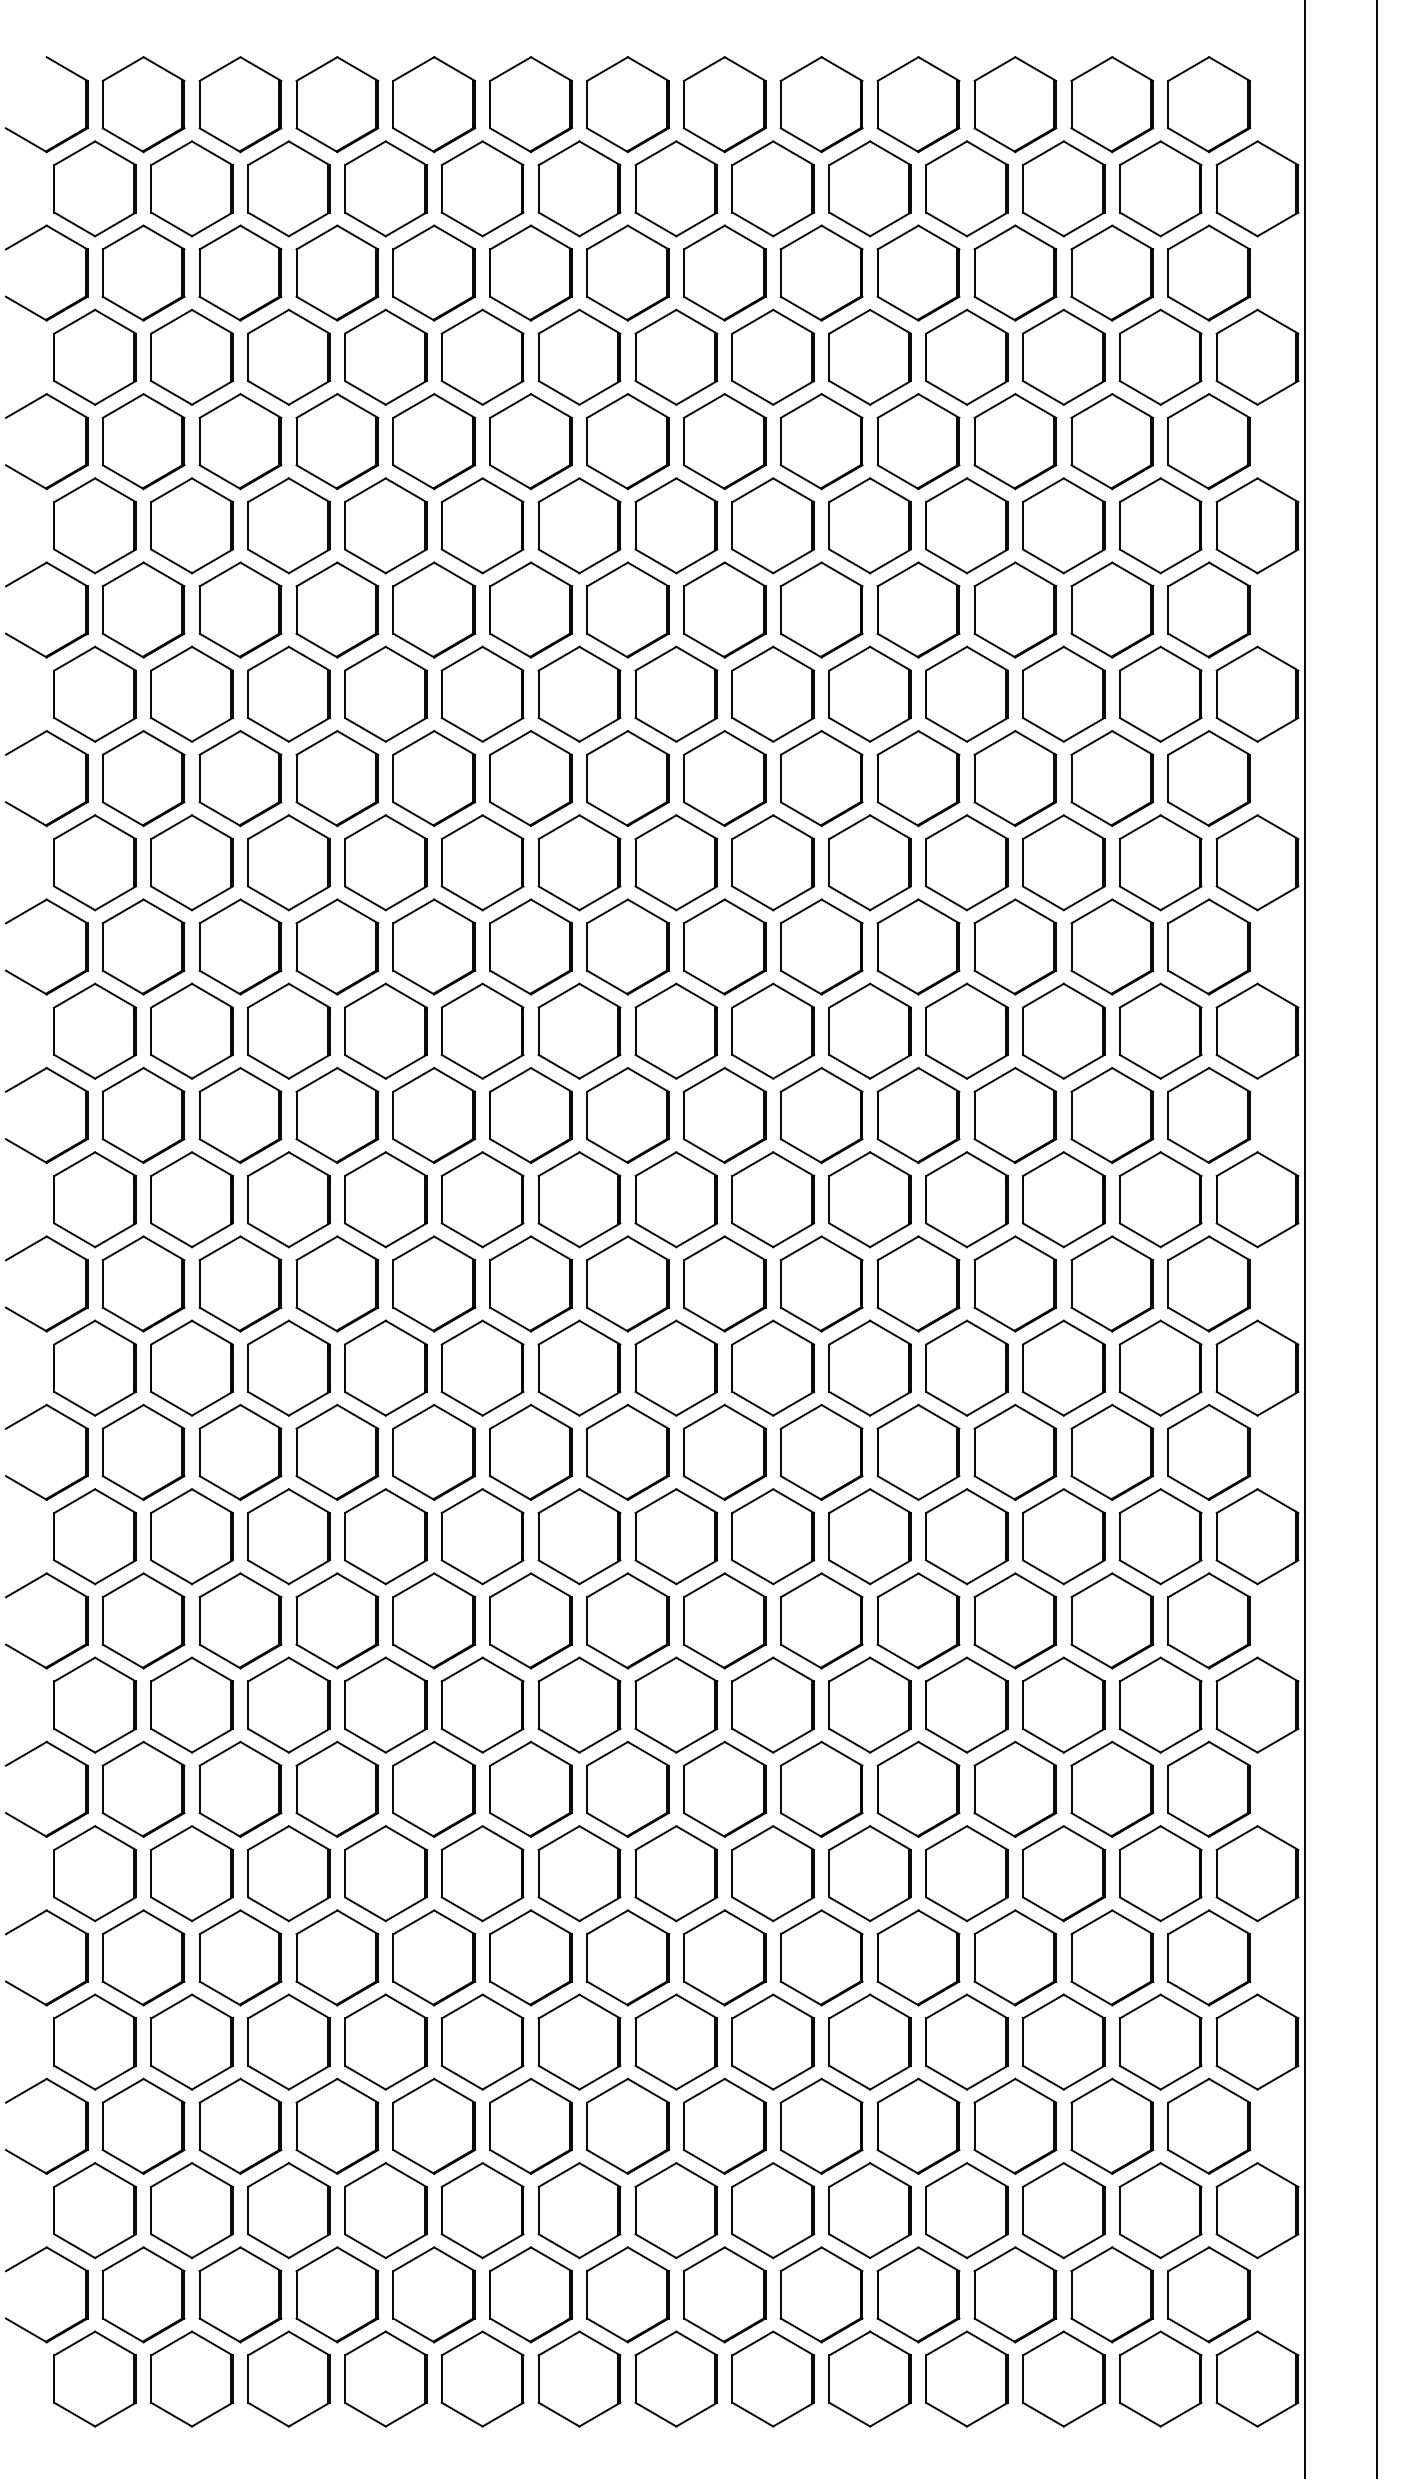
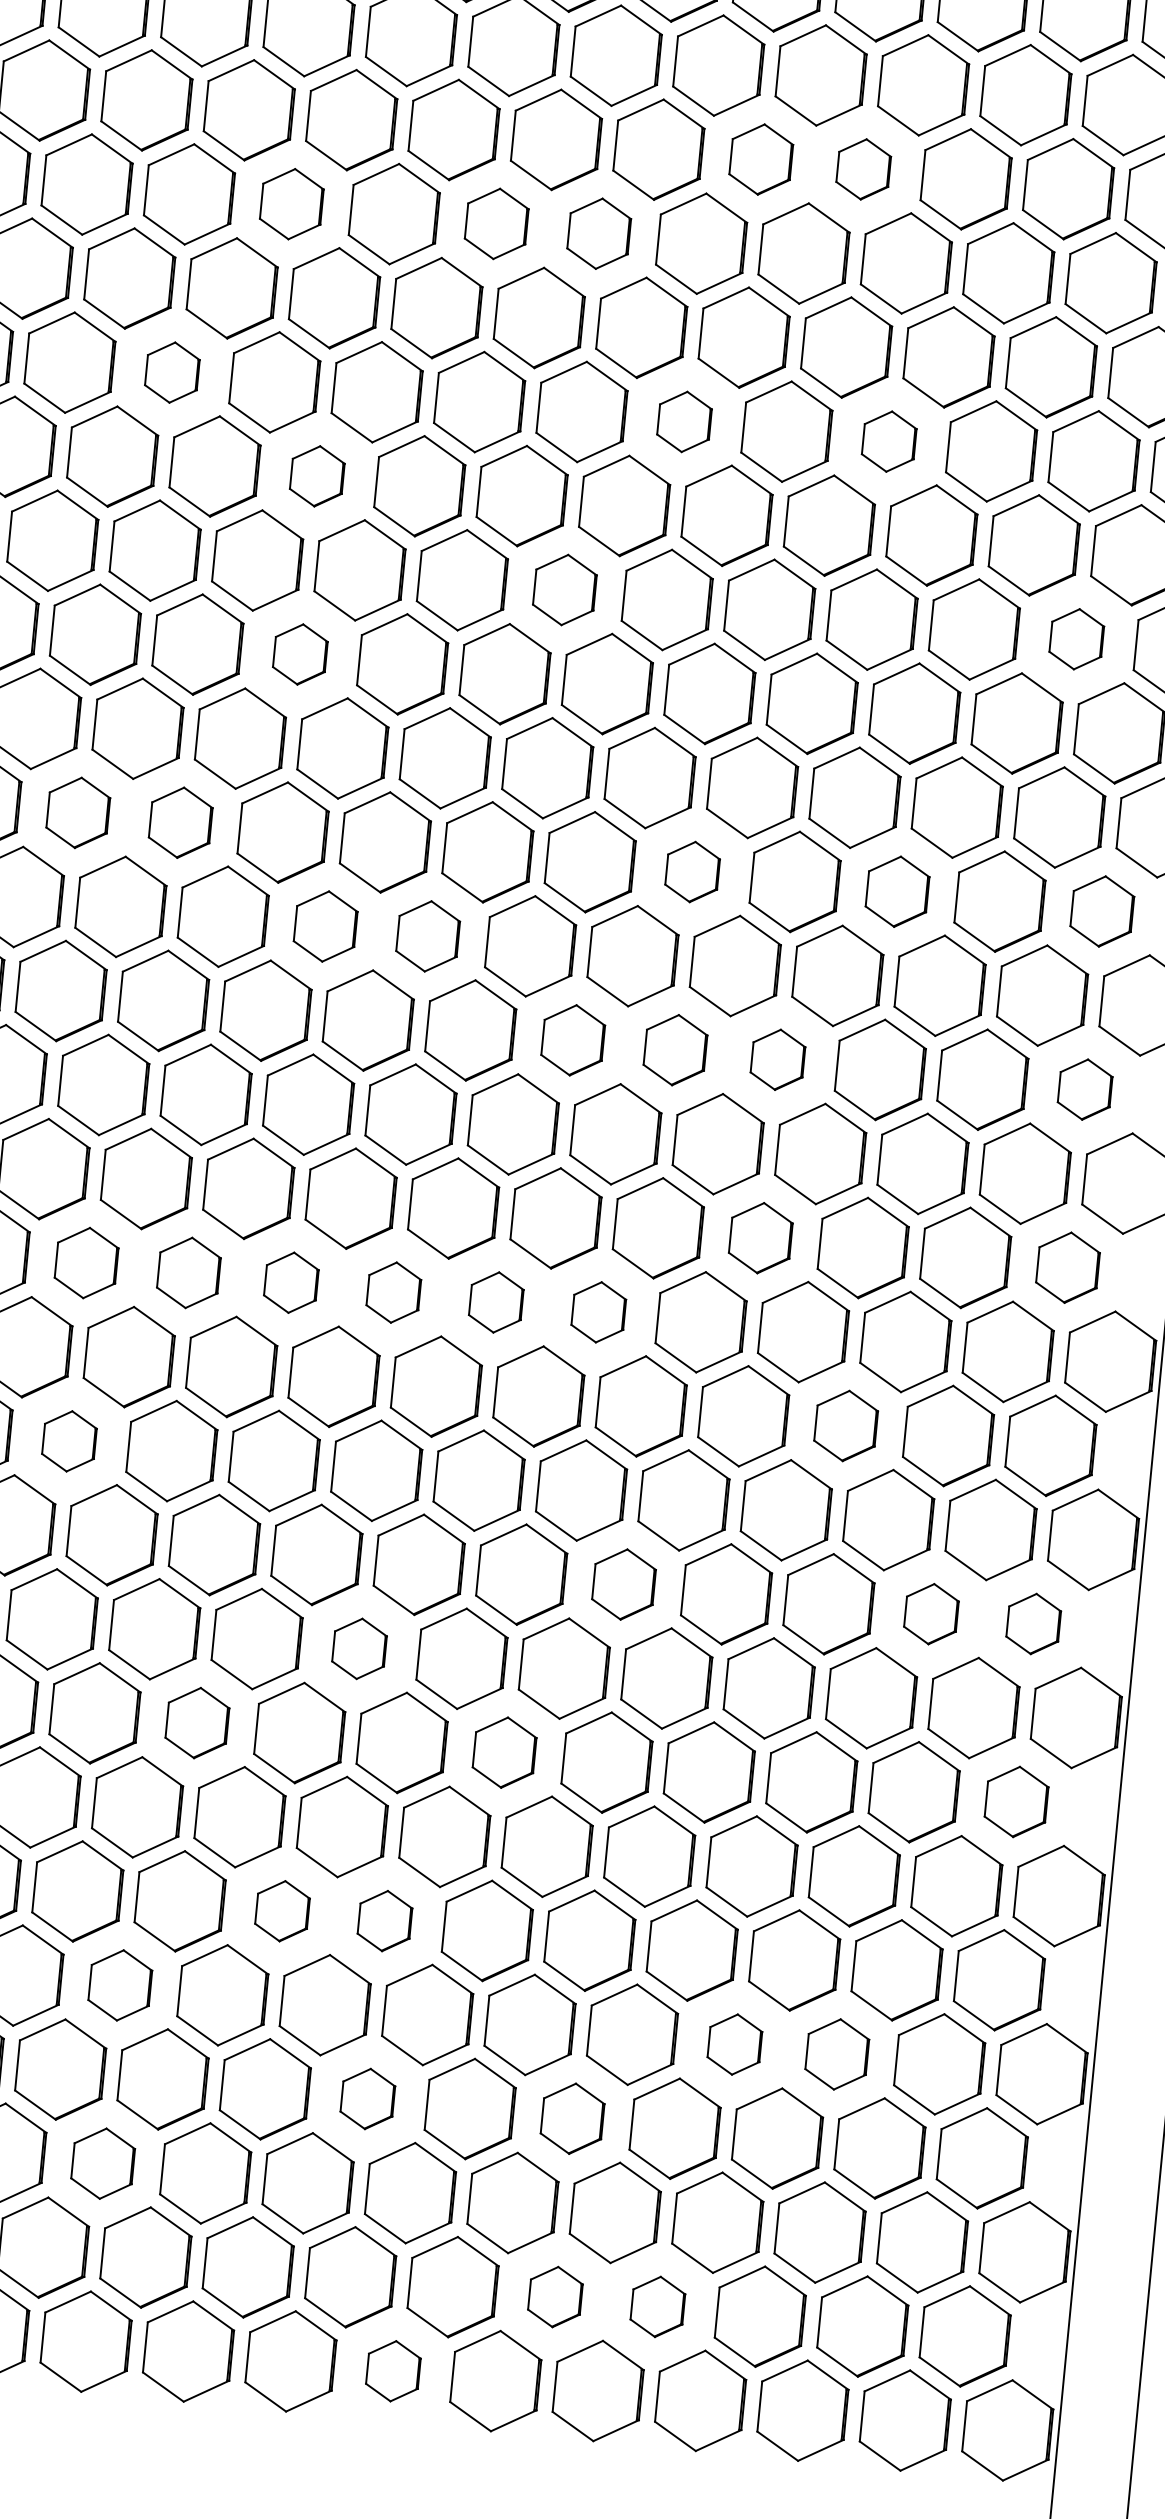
part: (821, 272) -> (761, 158), size x0.7
part: (918, 272) -> (863, 168), size x0.6
part: (385, 356) -> (291, 203), size x0.7
part: (579, 356) -> (496, 223), size x0.7
part: (676, 356) -> (599, 233), size x0.7
part: (288, 525) -> (171, 372), size x0.6
part: (773, 525) -> (684, 421), size x0.6
part: (966, 525) -> (888, 441), size x0.6
part: (433, 609) -> (316, 475), size x0.6
part: (676, 693) -> (565, 589), size x0.7
part: (1160, 693) -> (1076, 638), size x0.6
part: (434, 778) -> (300, 654), size x0.6
part: (240, 946) -> (78, 812), size x0.7
part: (337, 946) -> (180, 822), size x0.7
part: (821, 946) -> (692, 871), size x0.6
part: (1015, 946) -> (897, 891), size x0.7
part: (1208, 946) -> (1101, 910), size x0.7
part: (482, 1030) -> (325, 925), size x0.7
part: (579, 1030) -> (428, 935), size x0.7
part: (918, 1114) -> (778, 1059), size x0.6
part: (724, 1115) -> (572, 1040), size x0.7
part: (821, 1115) -> (675, 1050), size x0.7
part: (1208, 1115) -> (1084, 1089), size x0.6
part: (918, 1283) -> (760, 1237), size x0.7
part: (1208, 1283) -> (1067, 1267), size x0.7
part: (288, 1367) -> (86, 1262), size x0.7
part: (385, 1367) -> (188, 1272), size x0.7
part: (482, 1367) -> (291, 1282), size x0.6
part: (579, 1367) -> (393, 1291), size x0.6
part: (676, 1367) -> (496, 1301), size x0.6
part: (773, 1367) -> (599, 1311), size x0.6
part: (1015, 1451) -> (846, 1425), size x0.7
part: (288, 1536) -> (69, 1441), size x0.6
part: (821, 1620) -> (623, 1584), size x0.7
part: (1112, 1620) -> (931, 1613), size x0.6
part: (1208, 1620) -> (1033, 1623), size x0.6
part: (579, 1704) -> (359, 1648), size x0.6
part: (434, 1788) -> (197, 1722), size x0.7
part: (724, 1788) -> (504, 1751), size x0.7
part: (1208, 1788) -> (1016, 1801), size x0.7
part: (530, 1957) -> (282, 1910), size x0.6
part: (627, 1957) -> (384, 1920), size x0.6
part: (385, 2041) -> (120, 1984), size x0.7
part: (966, 2041) -> (734, 2043), size x0.6
part: (1063, 2041) -> (836, 2053), size x0.7
part: (627, 2125) -> (367, 2098), size x0.6
part: (821, 2125) -> (572, 2117), size x0.7
part: (385, 2210) -> (102, 2163), size x0.7
part: (821, 2294) -> (555, 2296), size x0.6
part: (918, 2294) -> (657, 2306), size x0.6
part: (676, 2378) -> (393, 2370), size x0.6

